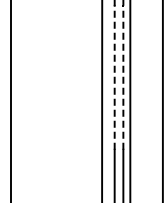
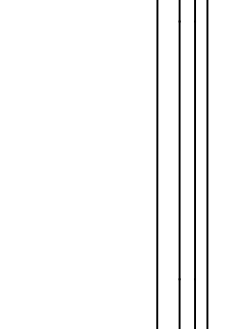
line: (114, 76) -> (179, 148), dashed -> solid
line: (123, 76) -> (195, 148), dashed -> solid

